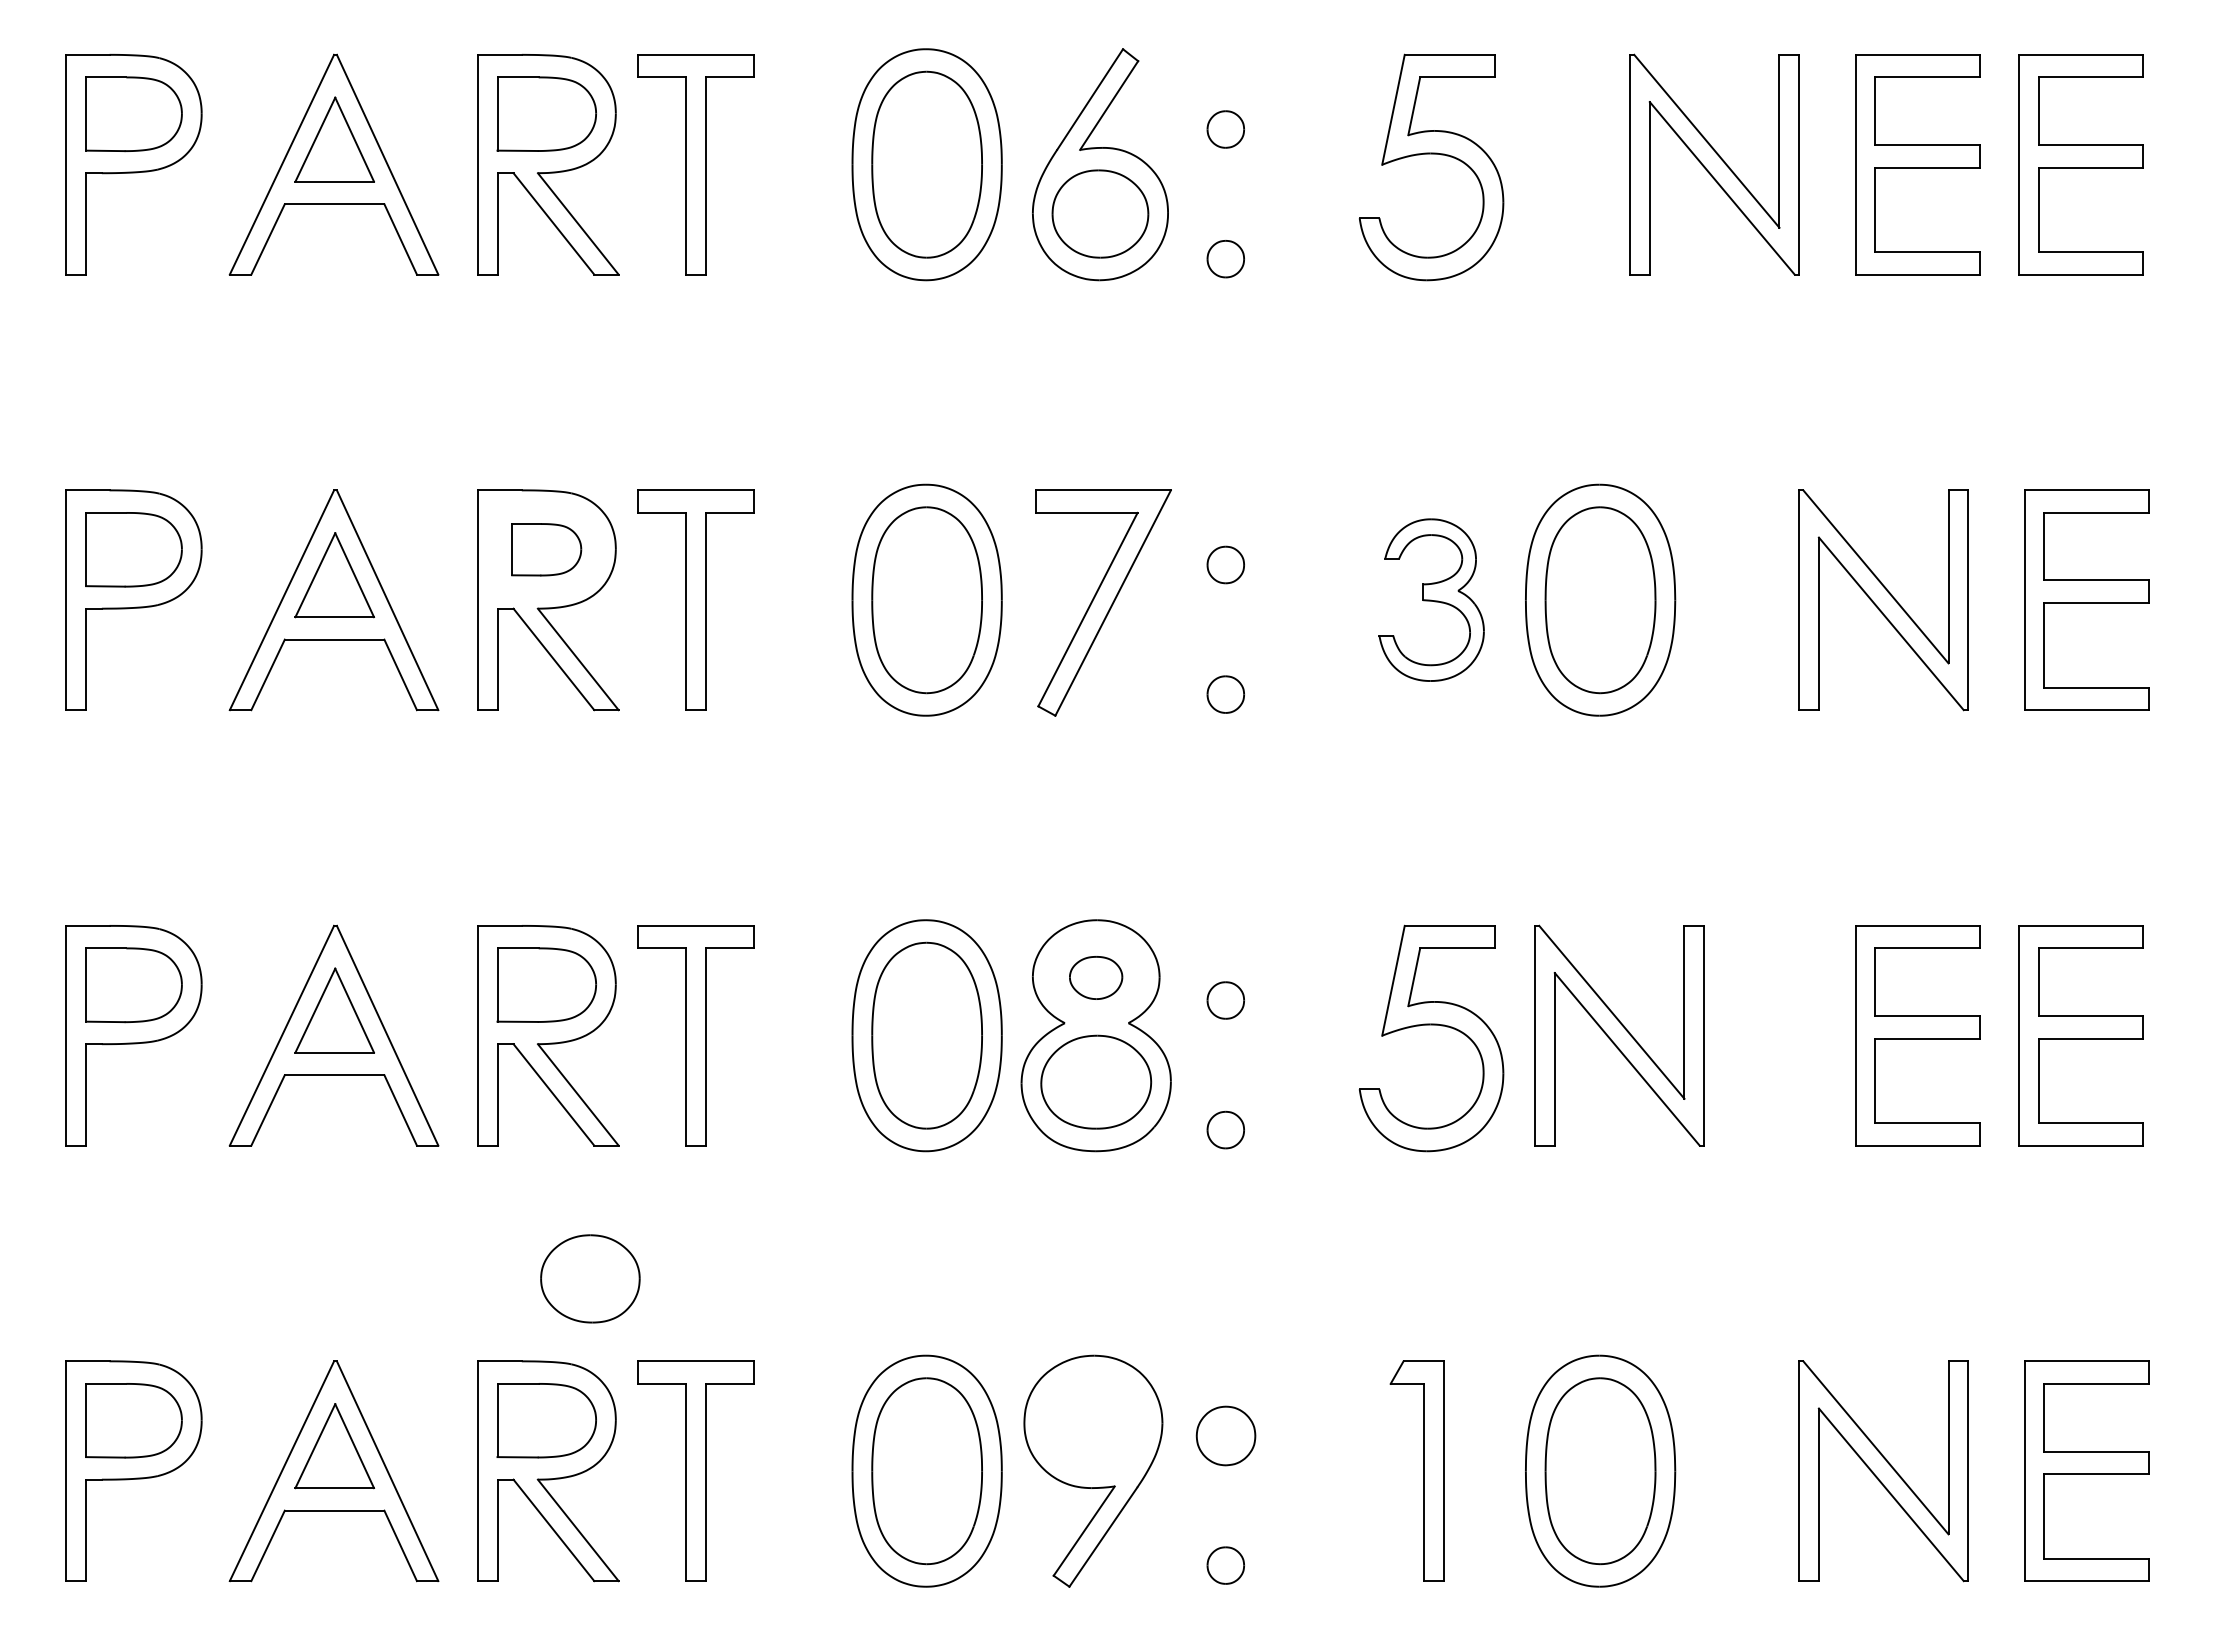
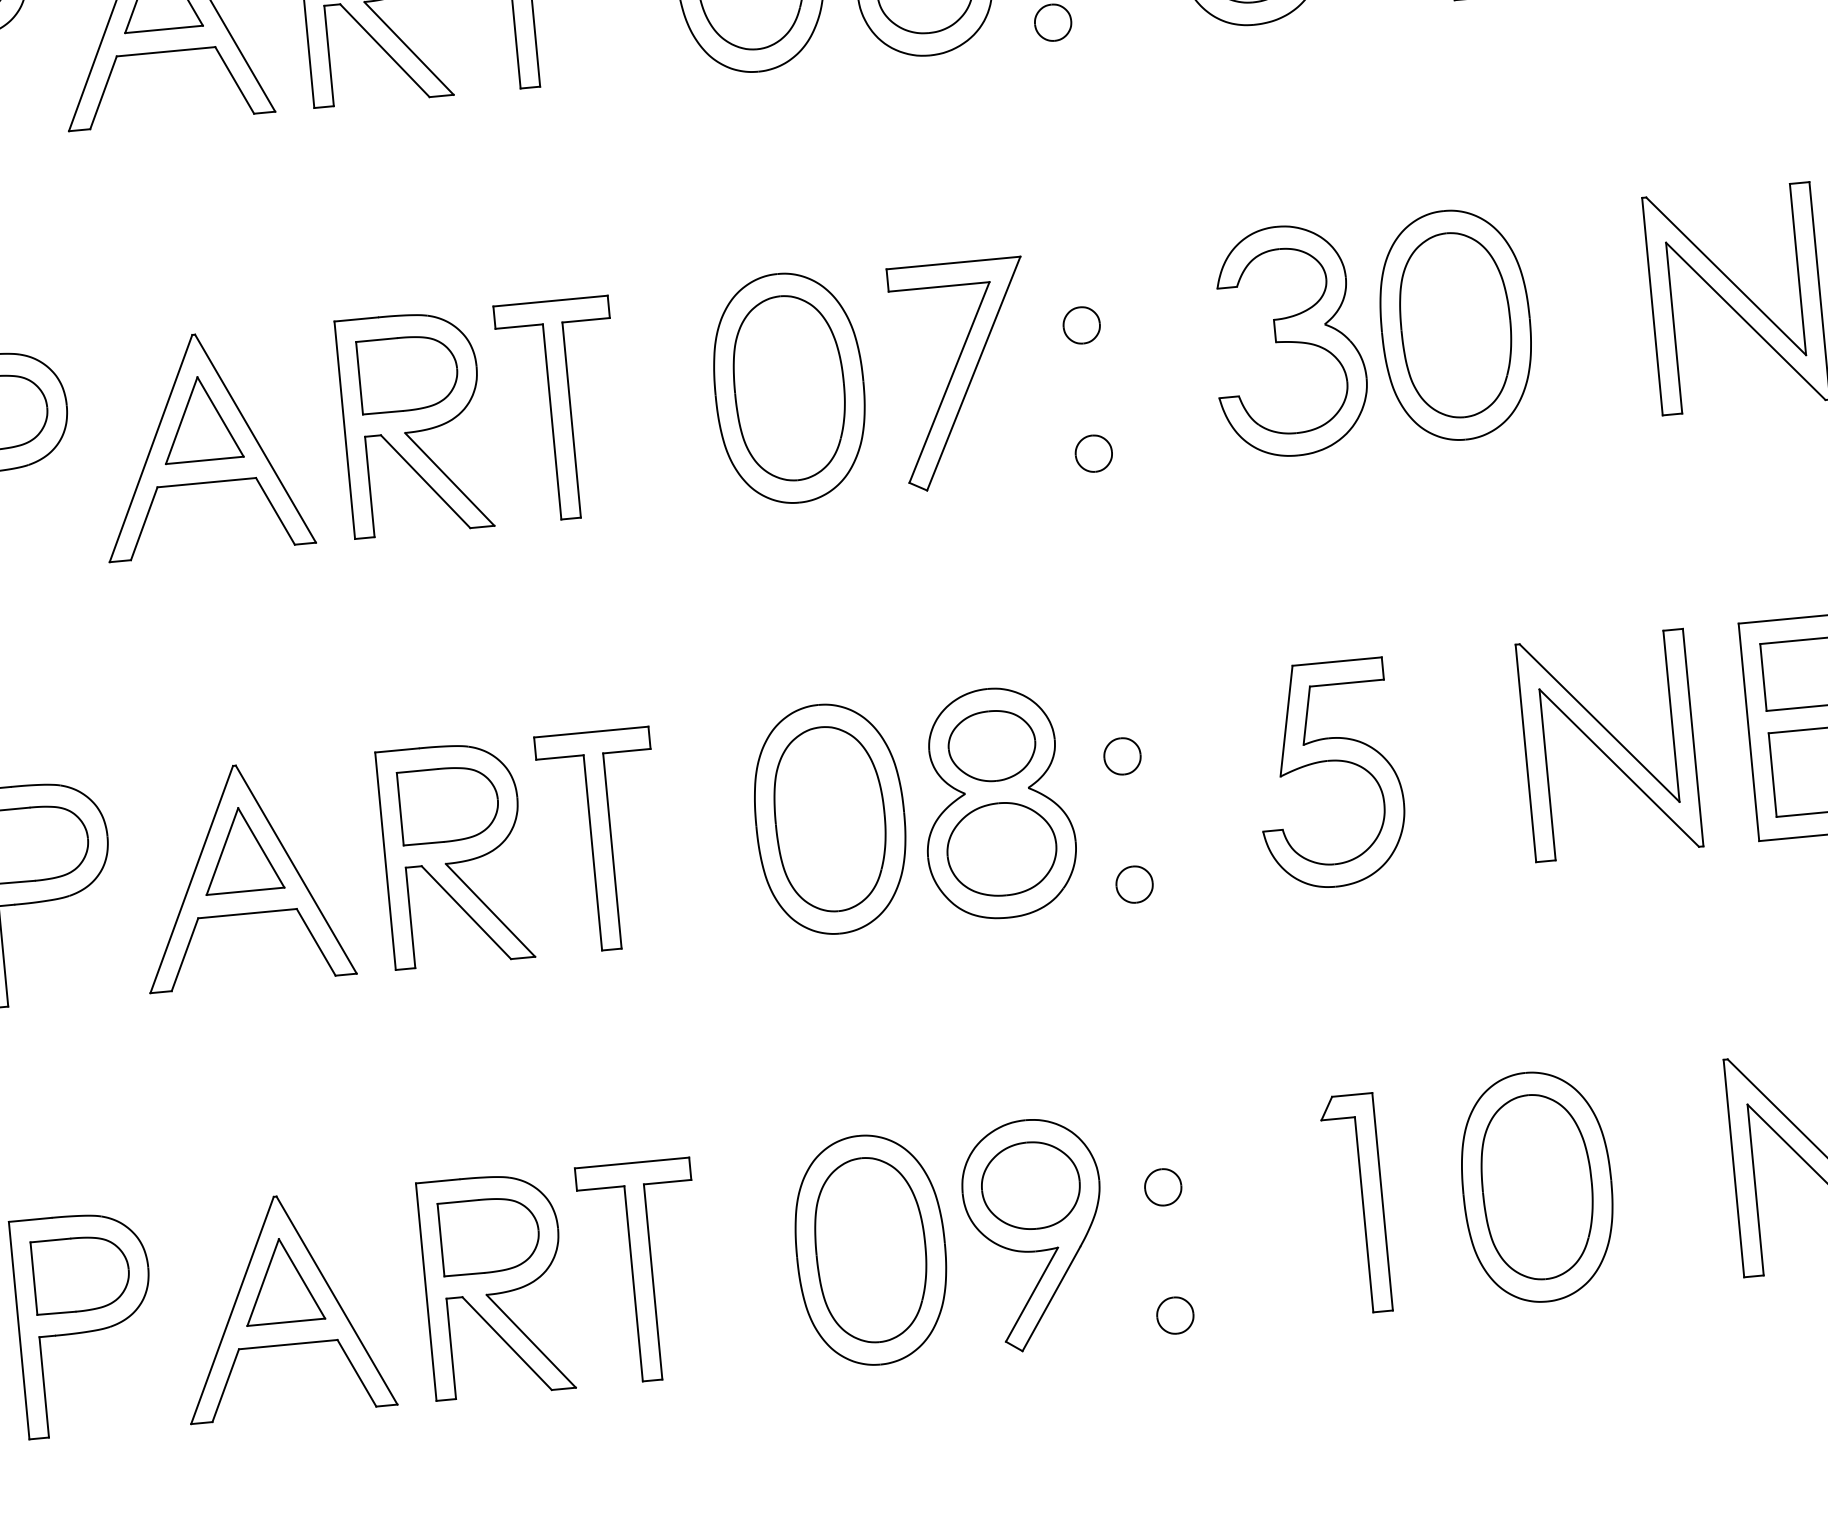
part: (546, 549) -> (408, 373), size x1.43
part: (1431, 599) -> (1288, 340), size x1.43
part: (1095, 977) -> (991, 745), size x1.67
part: (1619, 1035) -> (1609, 745), moved
part: (590, 1278) -> (1030, 1185), moved
part: (1225, 1435) -> (1162, 1186), size x0.62

